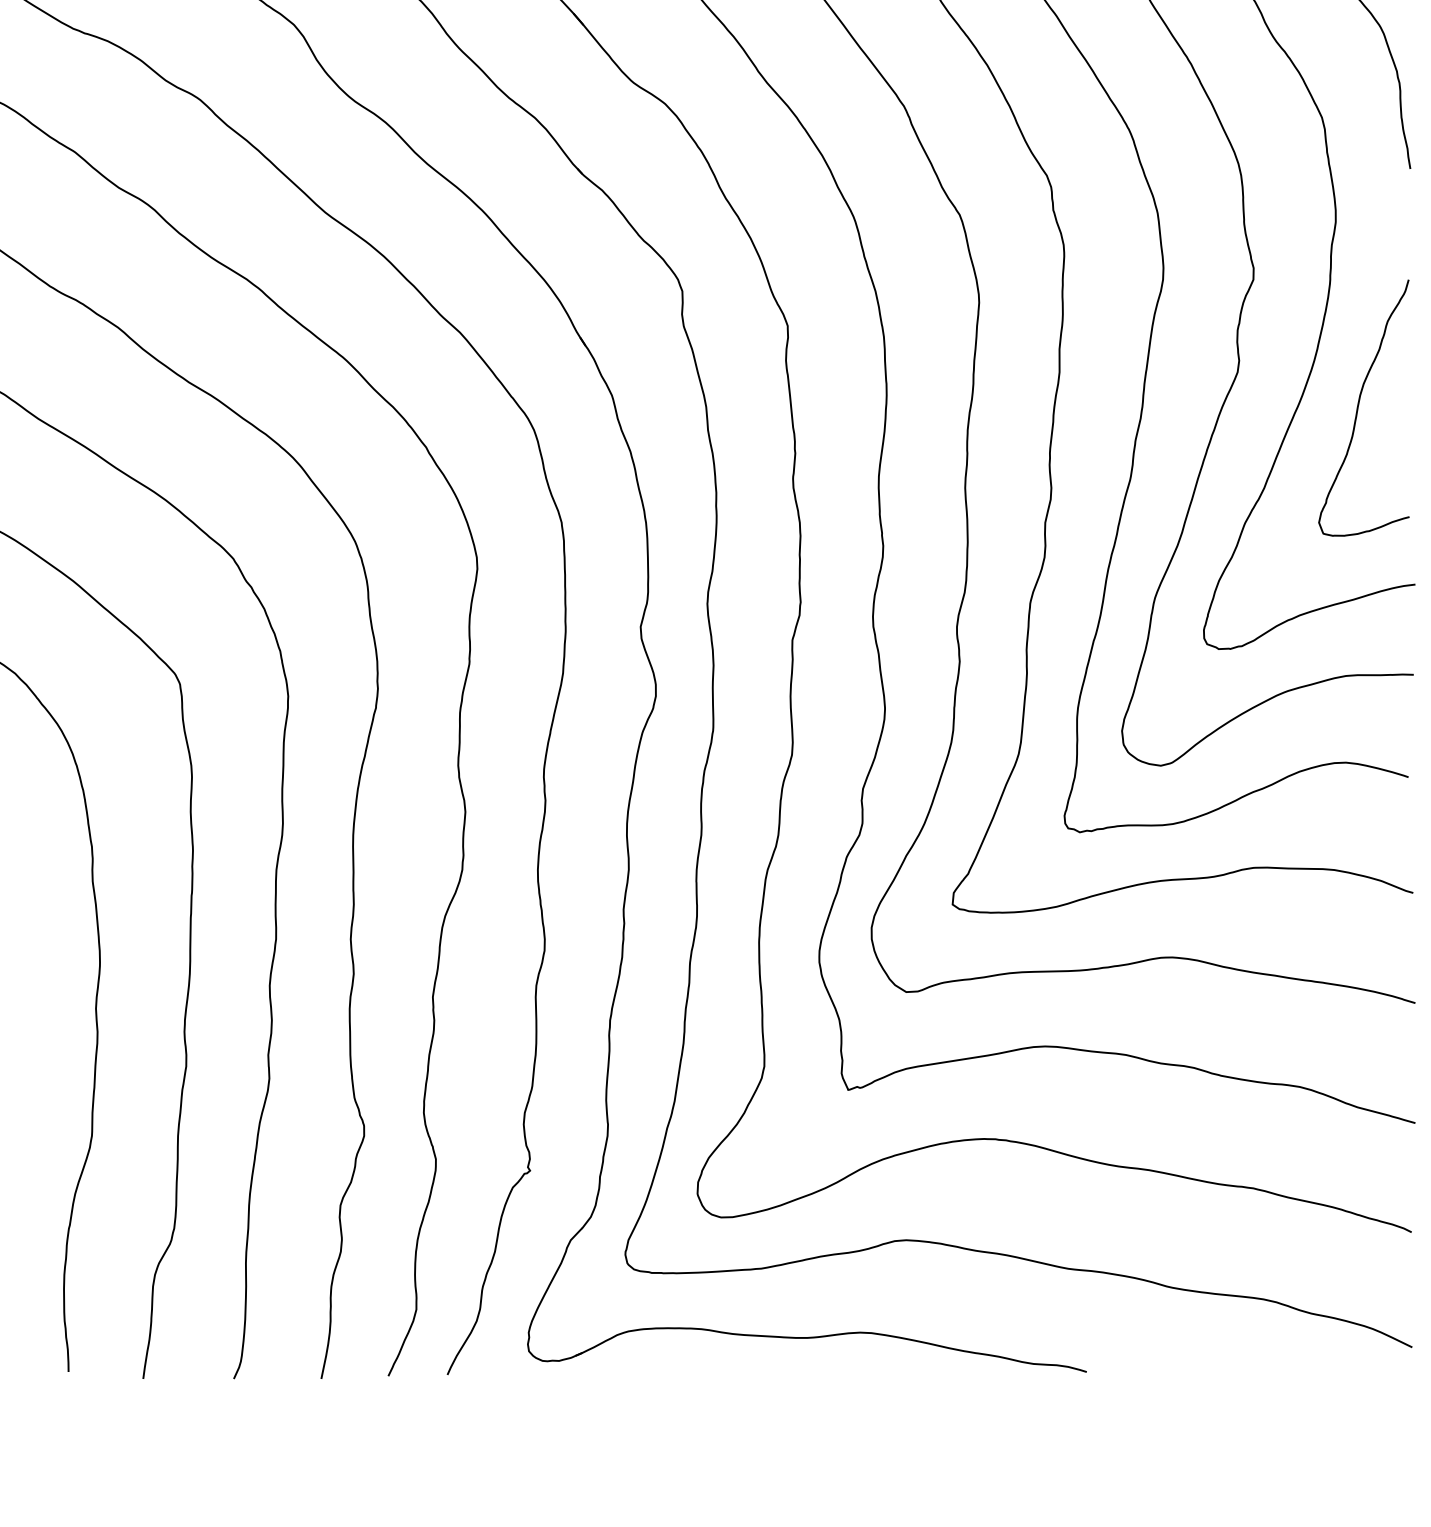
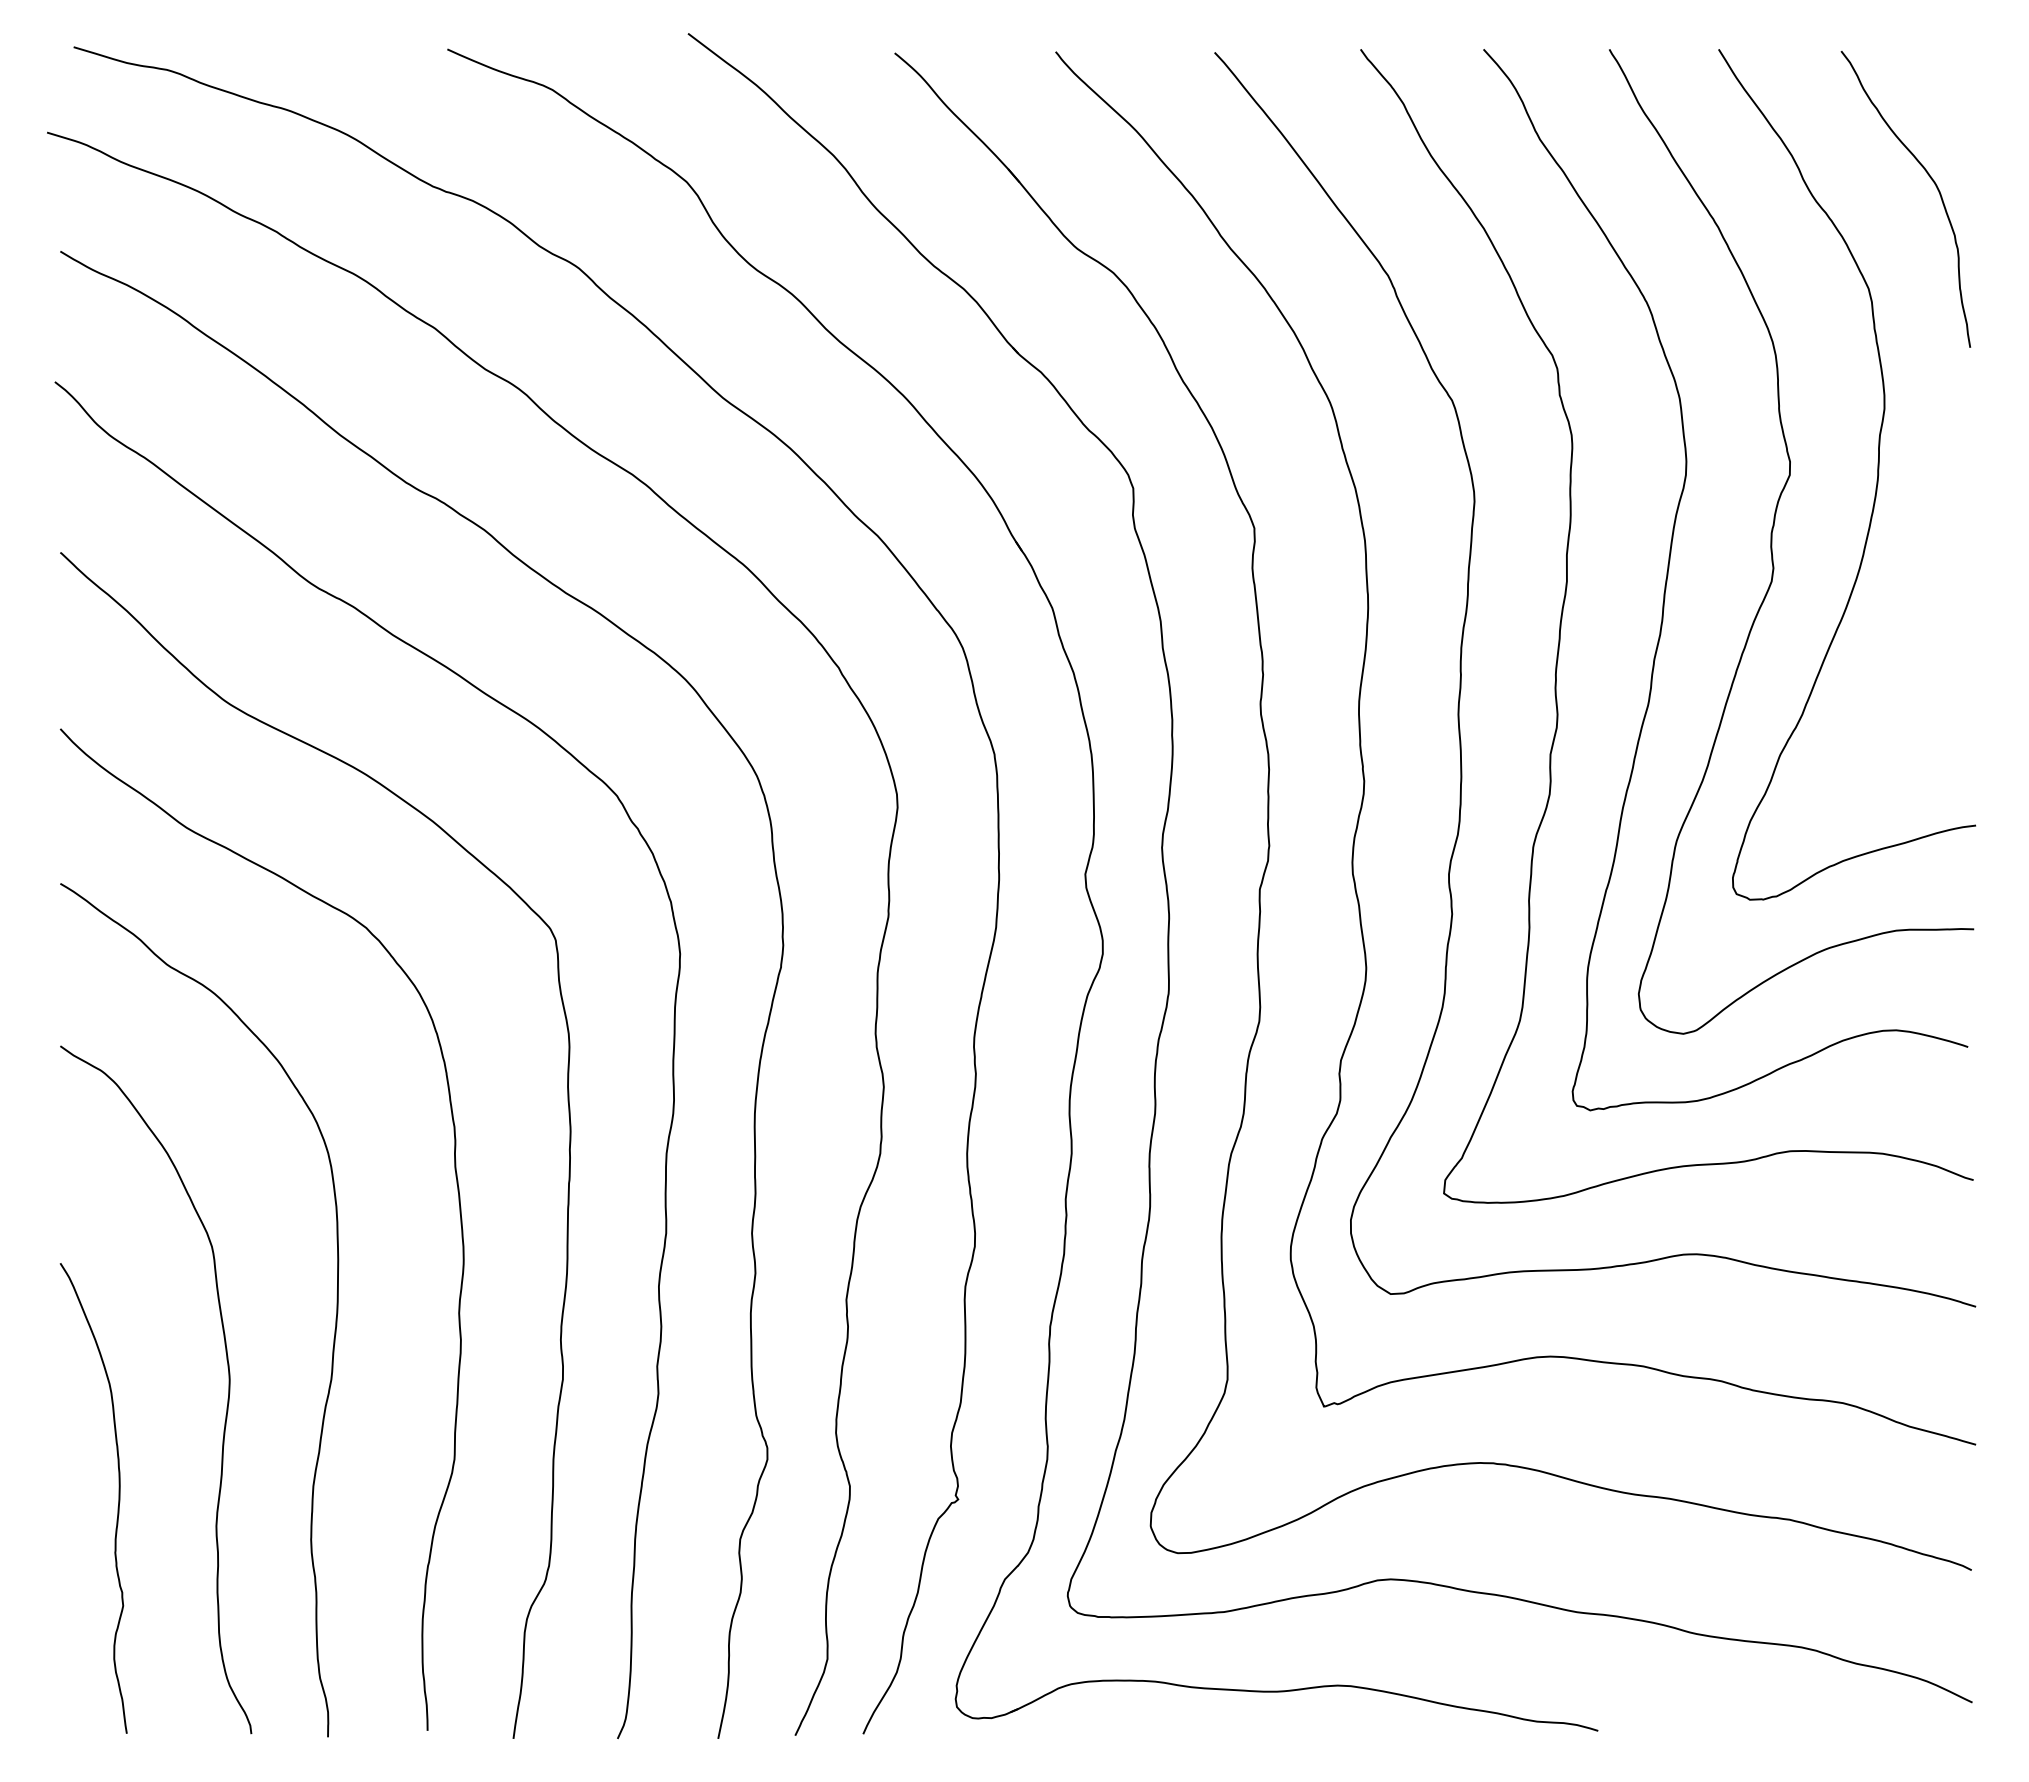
curve: (1359, 405) -> (1911, 619), removed

